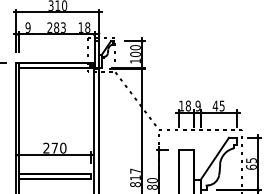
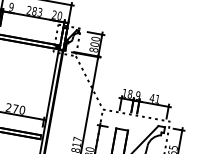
text: (84, 27) -> (57, 15), 18 -> 20
text: (135, 60) -> (93, 49), 100 -> 800
text: (221, 105) -> (157, 98), 45 -> 41

